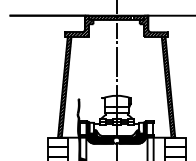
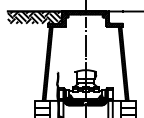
hatch: (47, 23) -> (34, 17), added

